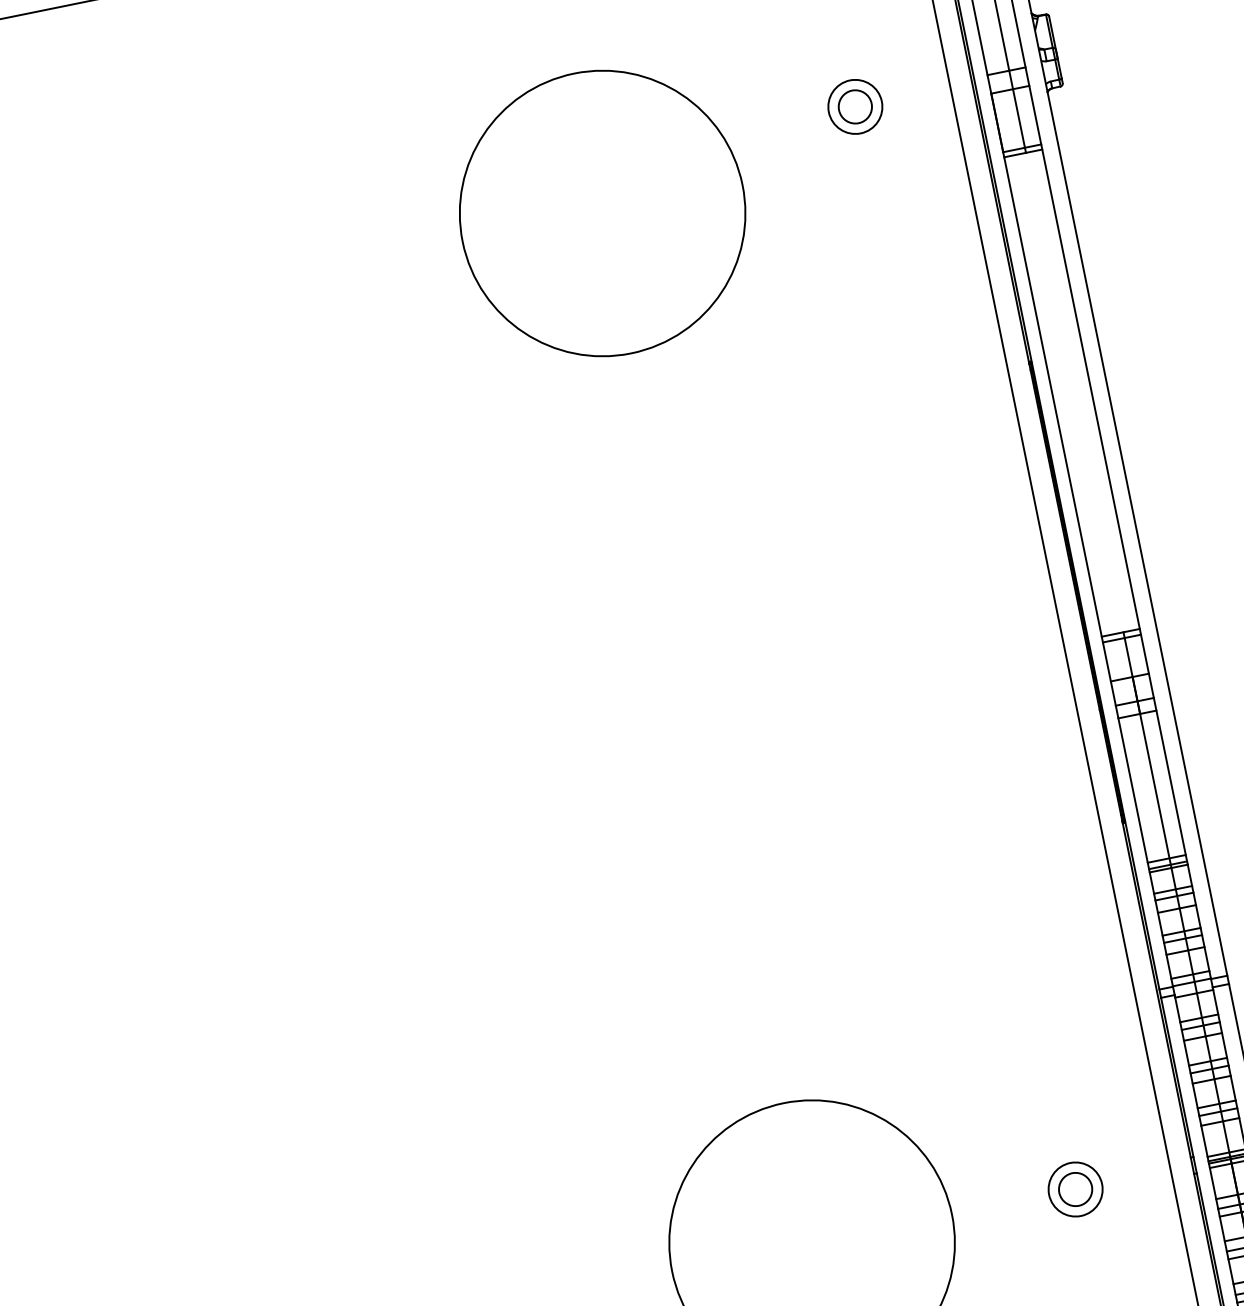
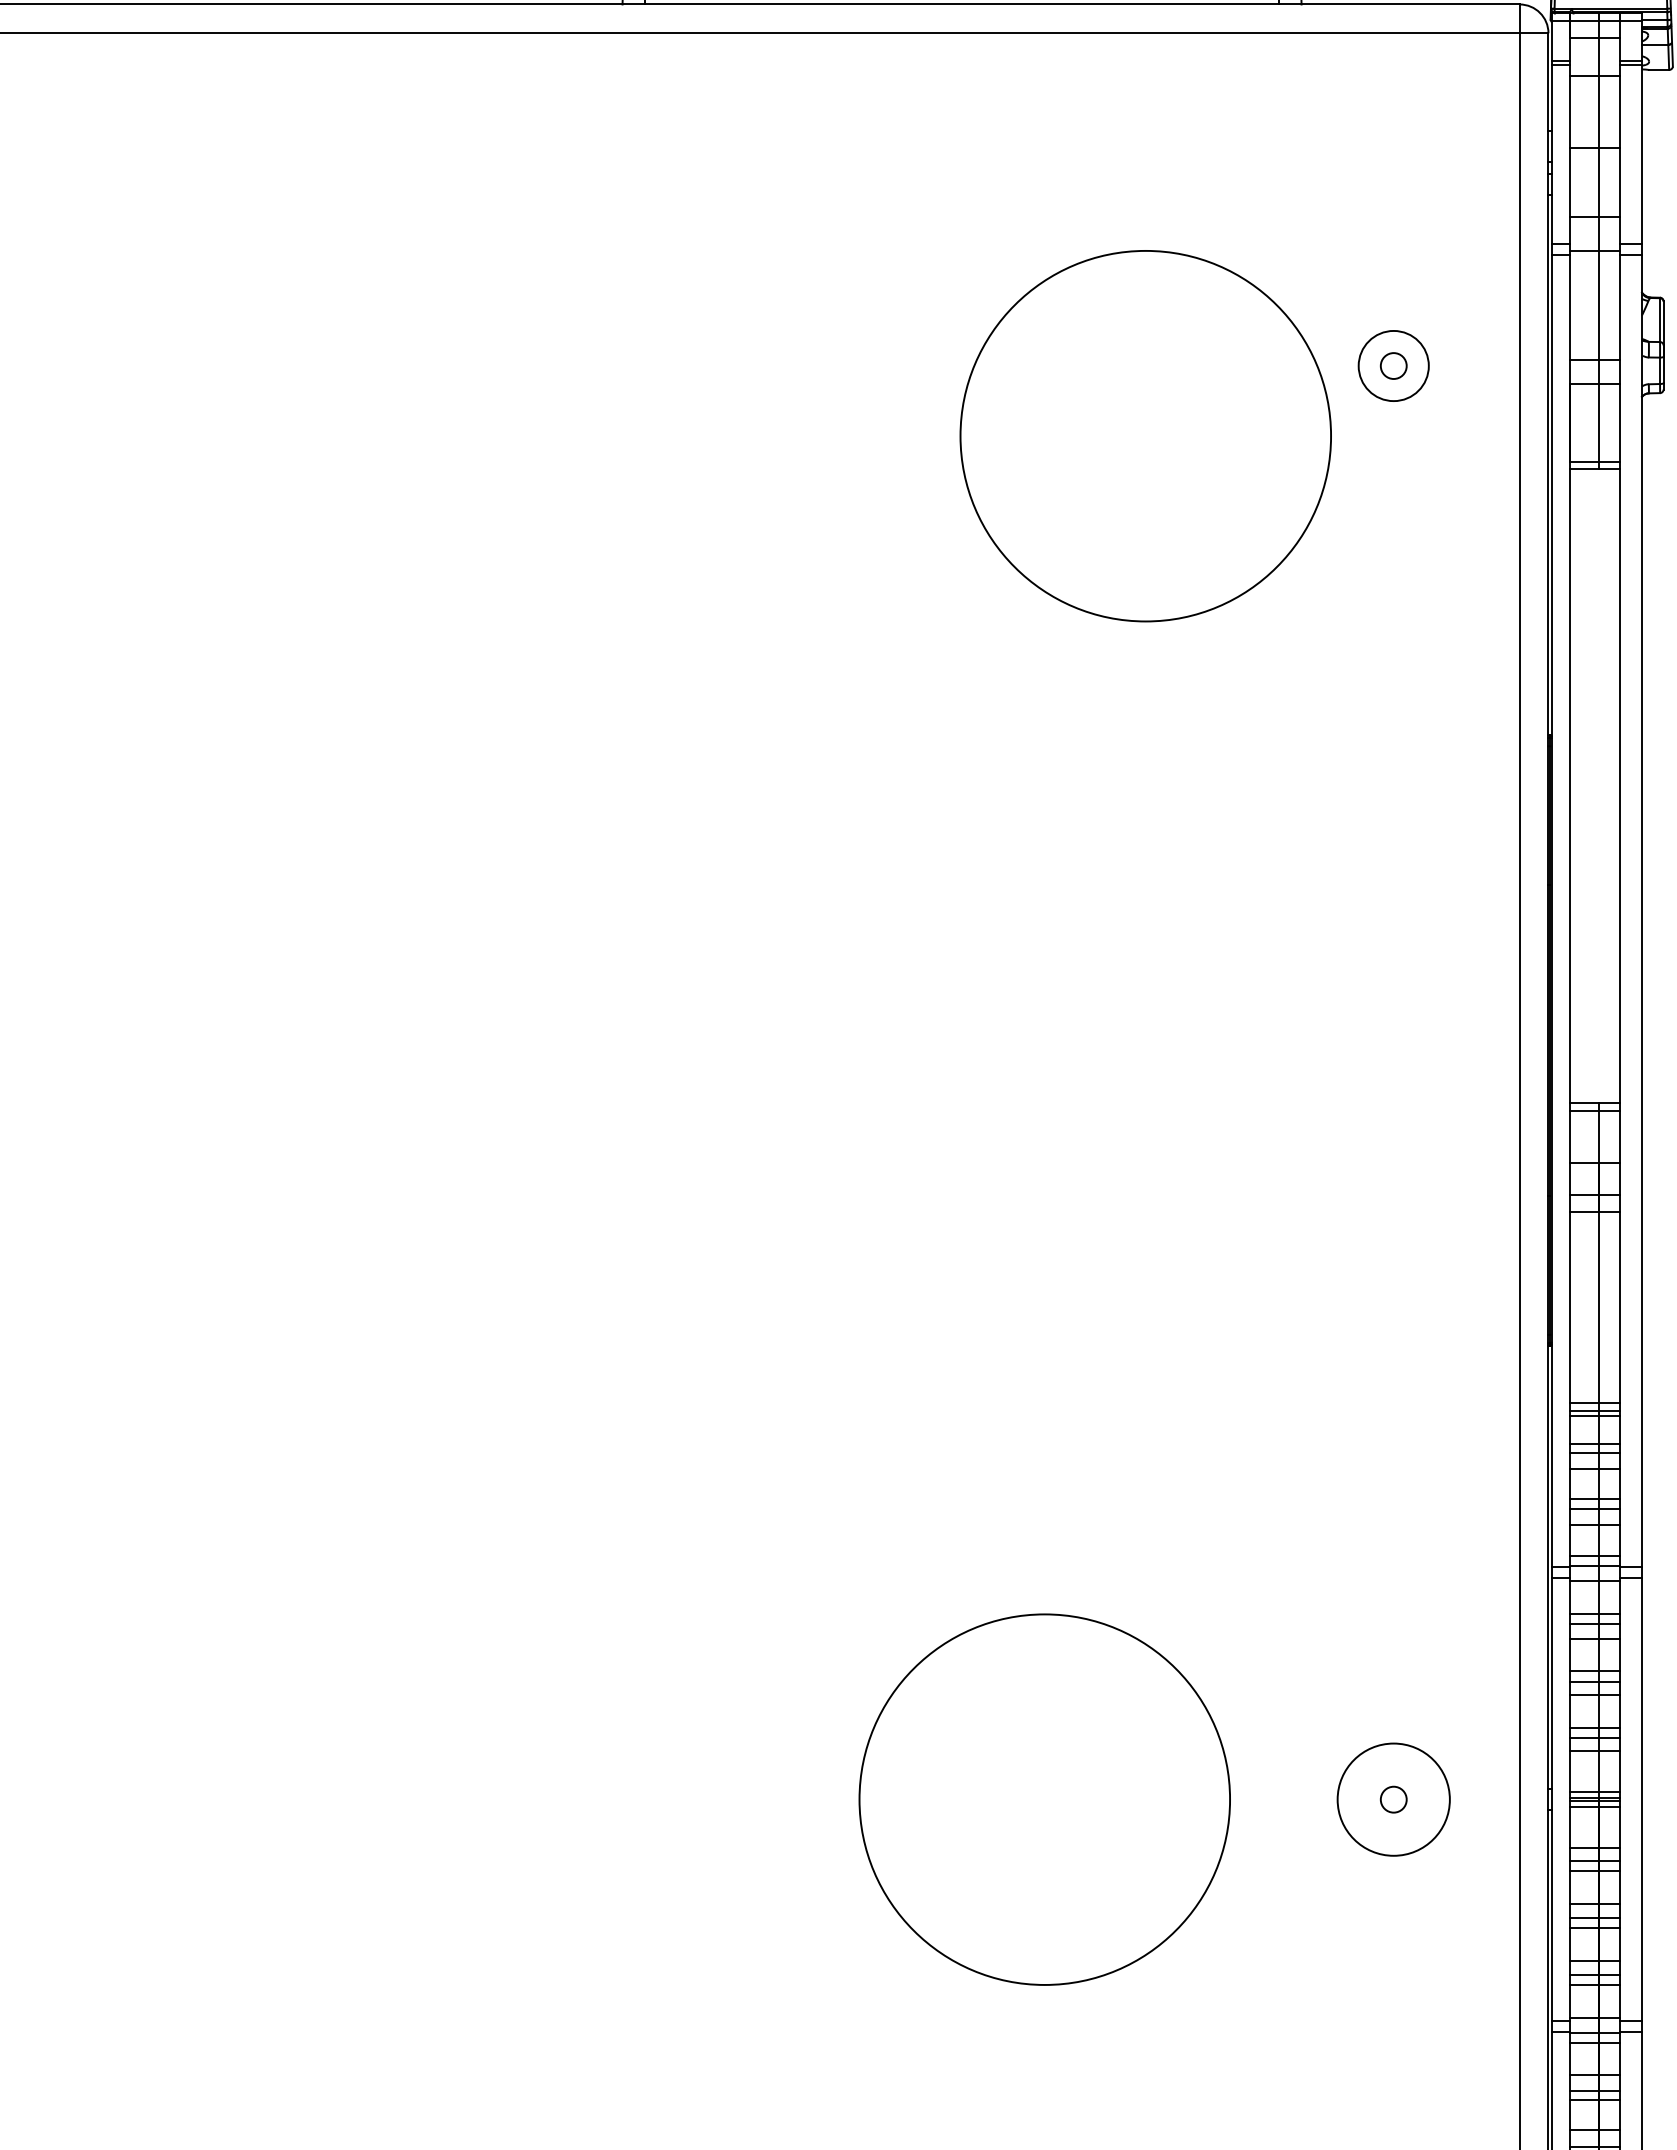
circle: (855, 106) -> (1393, 365), size x0.6
circle: (602, 213) -> (1145, 436), moved
circle: (1075, 1189) -> (1393, 1799), size x0.6
circle: (1075, 1189) -> (1393, 1799), size x1.6

